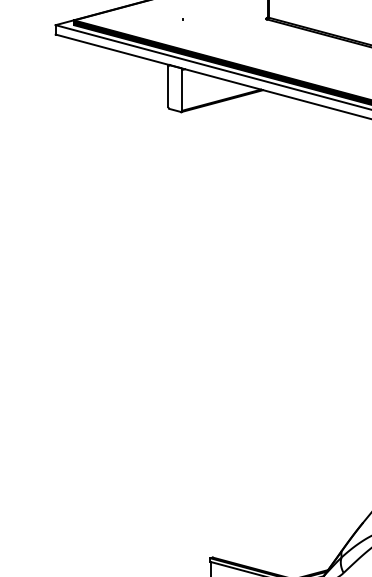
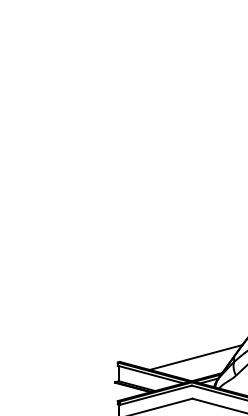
line: (298, 552) -> (196, 357), added

